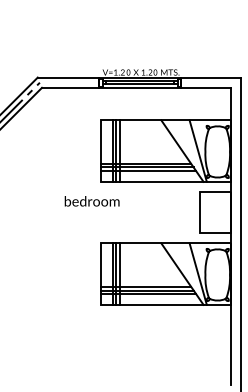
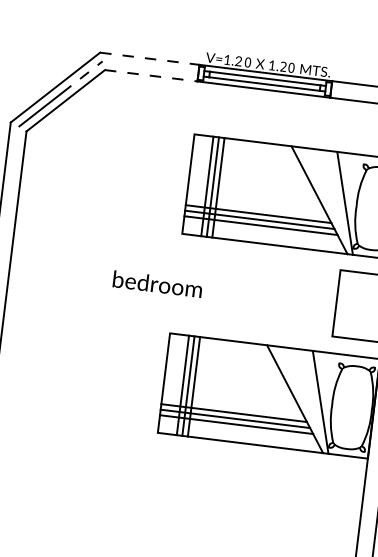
line: (68, 77) -> (149, 58), solid -> dashed
line: (70, 87) -> (151, 75), solid -> dashed
text: (91, 201) -> (156, 284), moved

